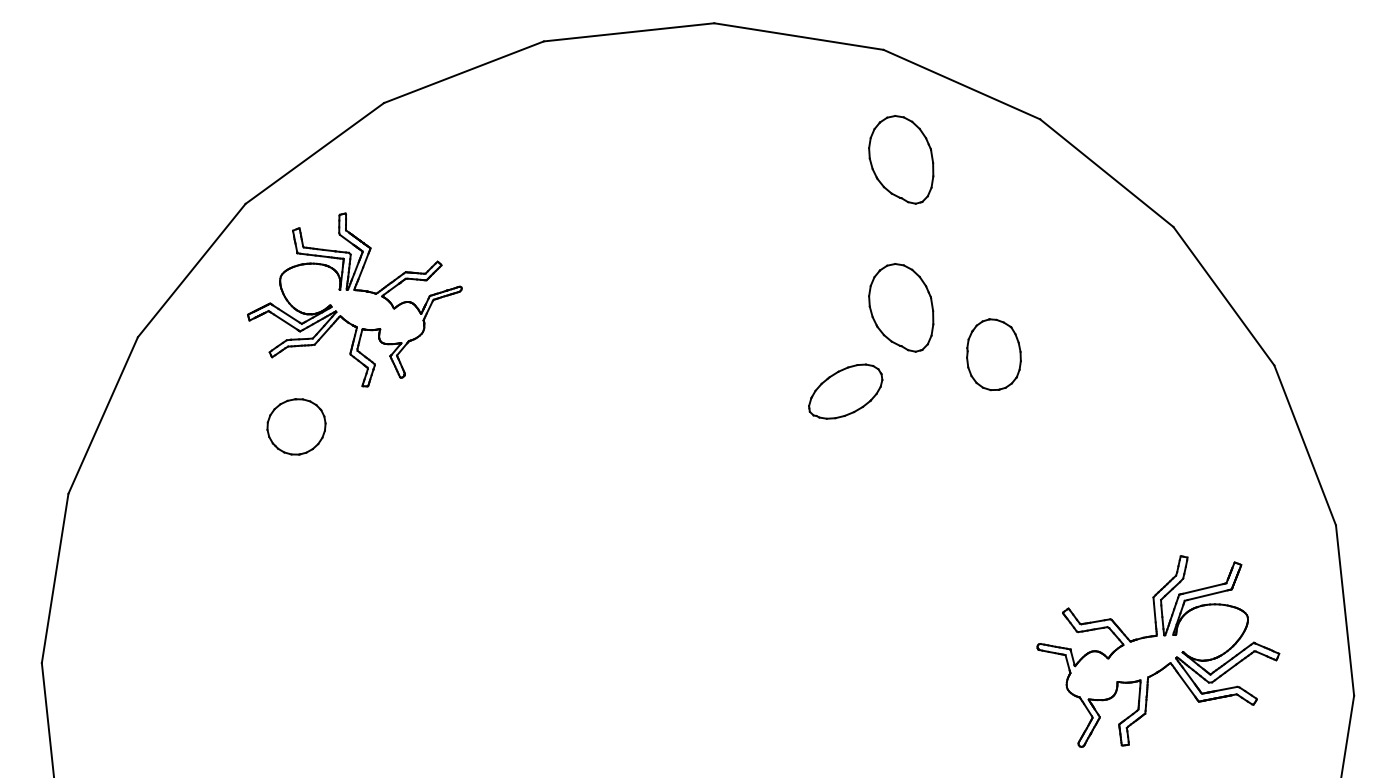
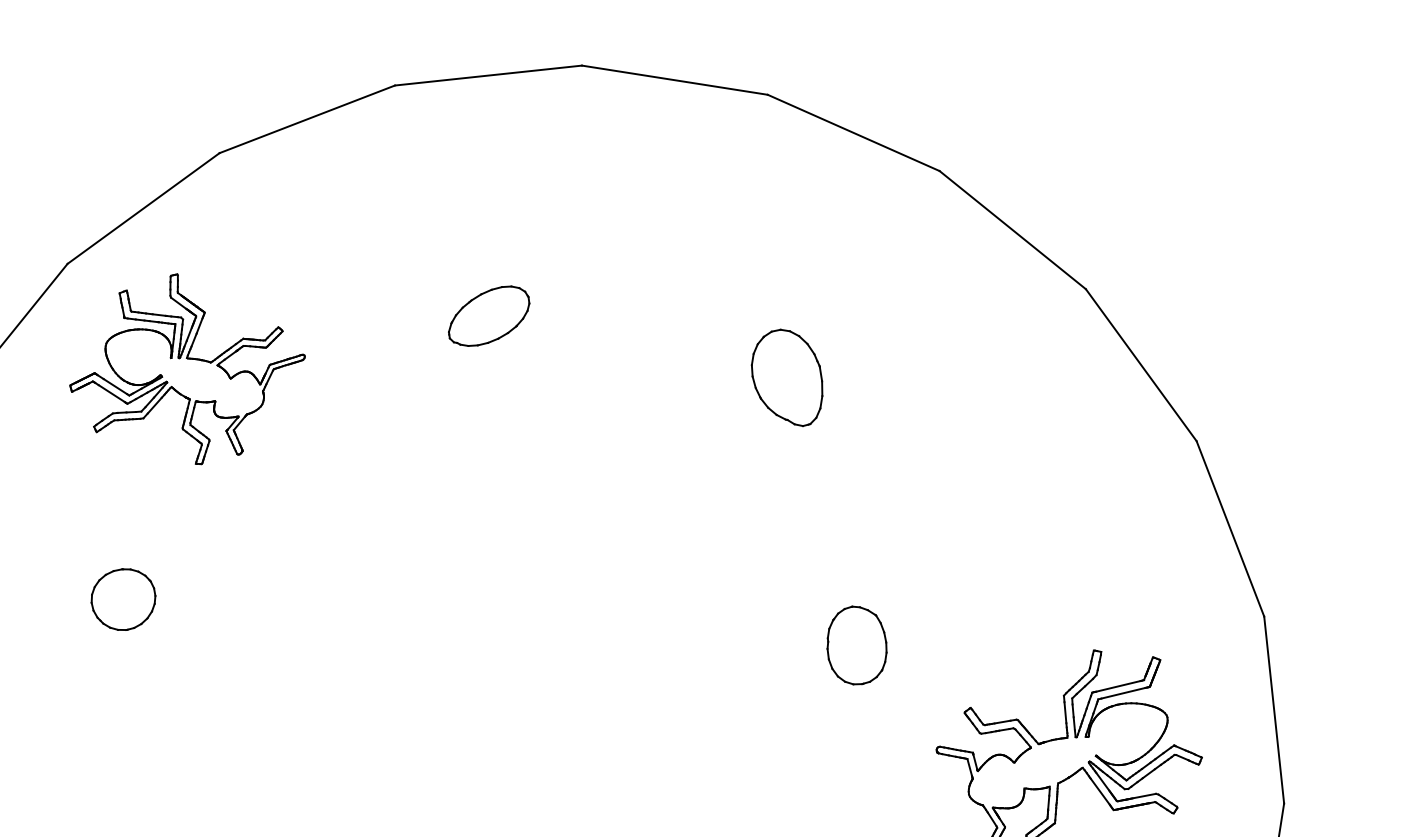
part: (901, 159) -> (787, 215), removed
part: (993, 354) -> (856, 645), moved
part: (845, 391) -> (488, 316), moved
part: (296, 426) -> (123, 599), moved

